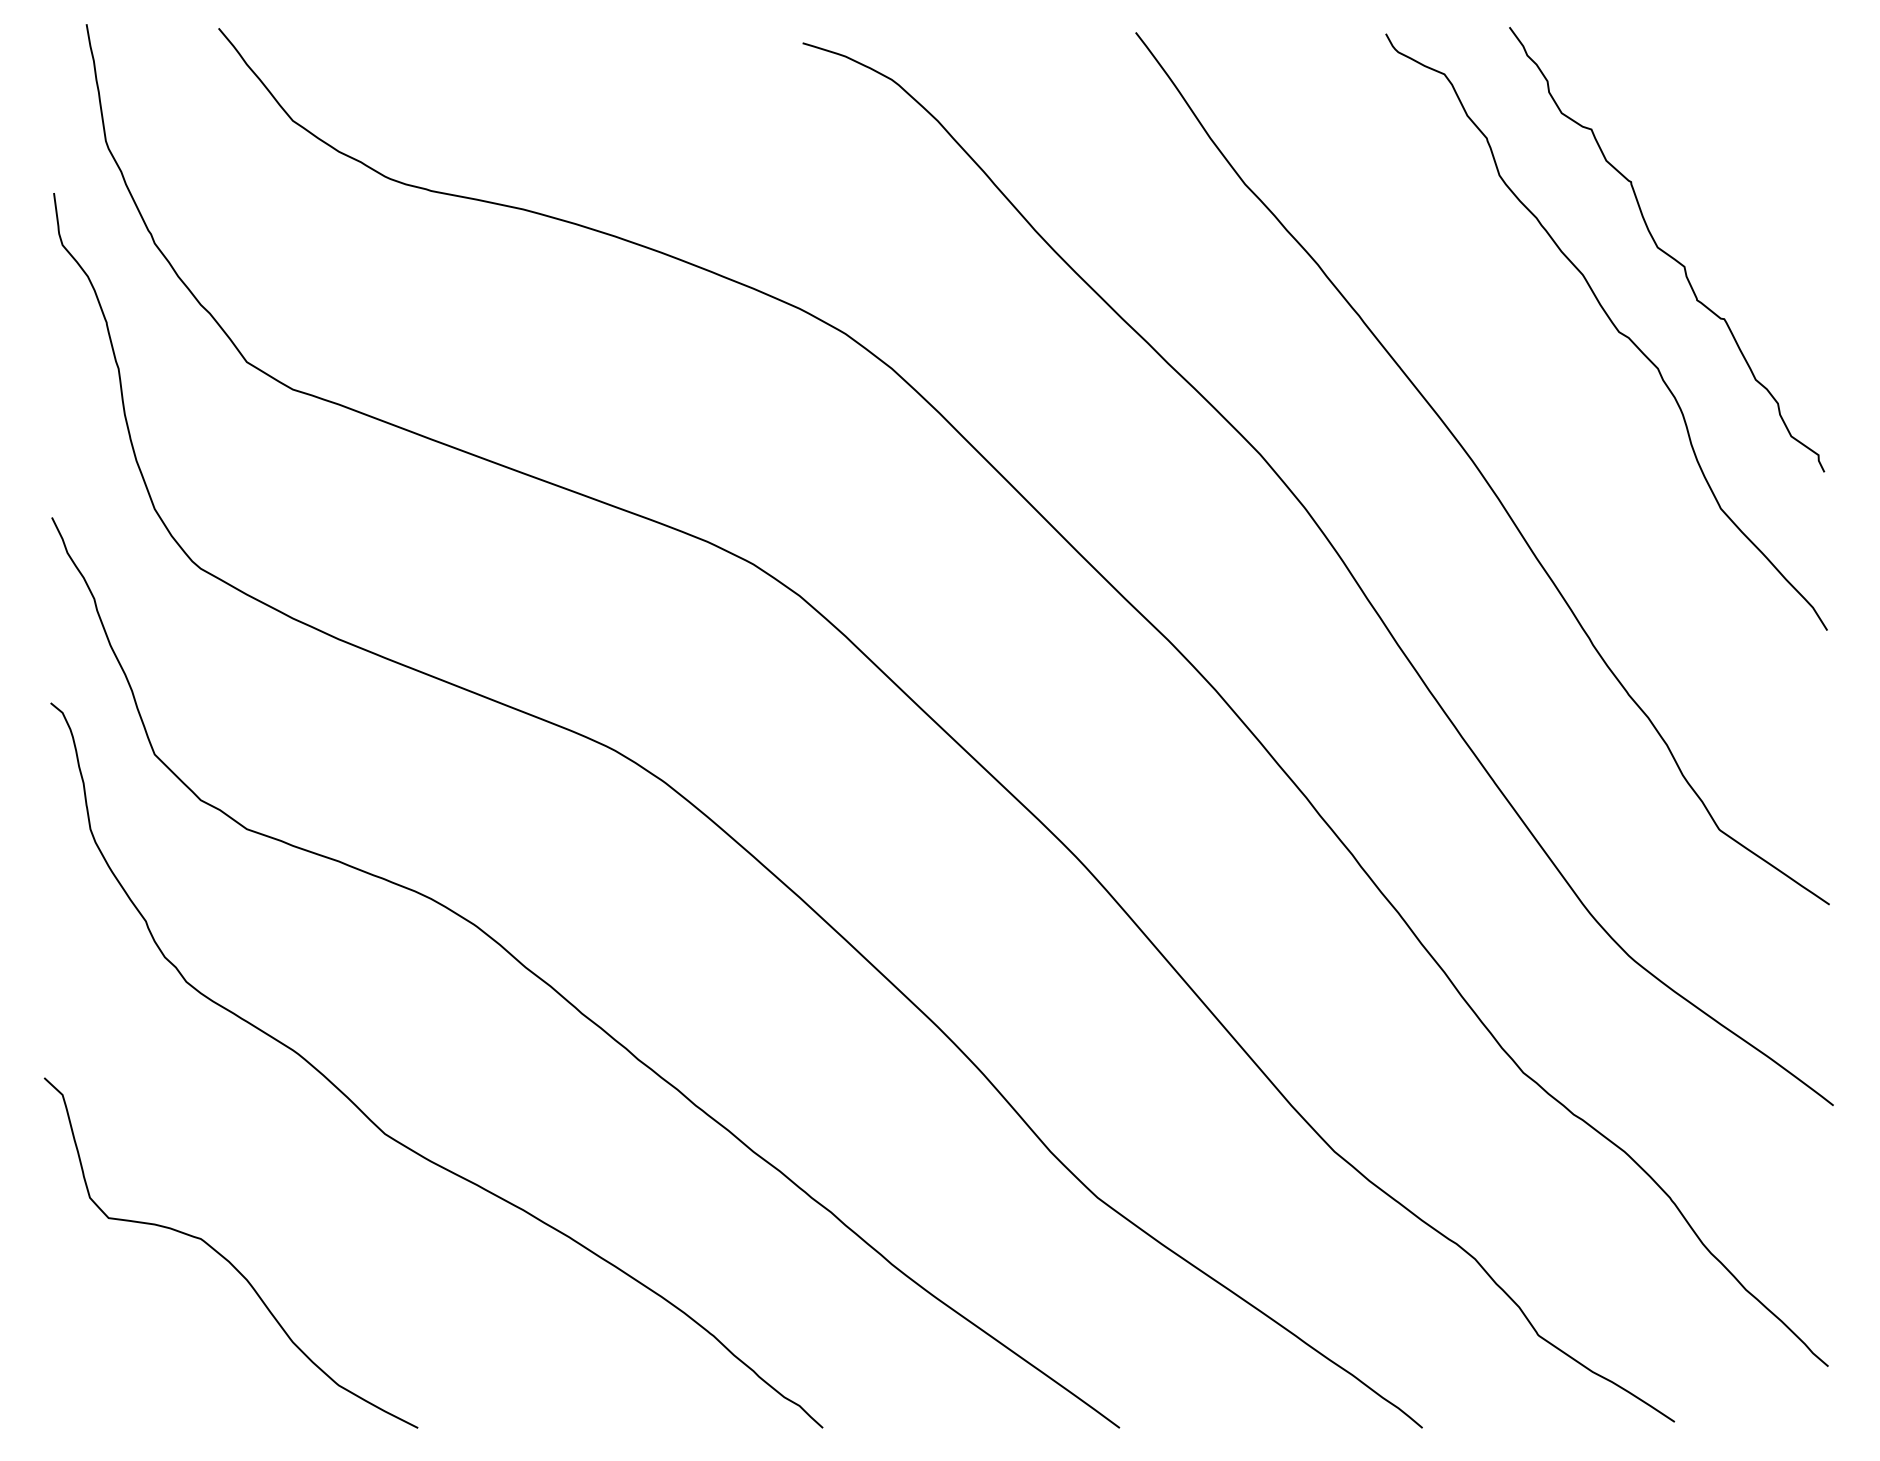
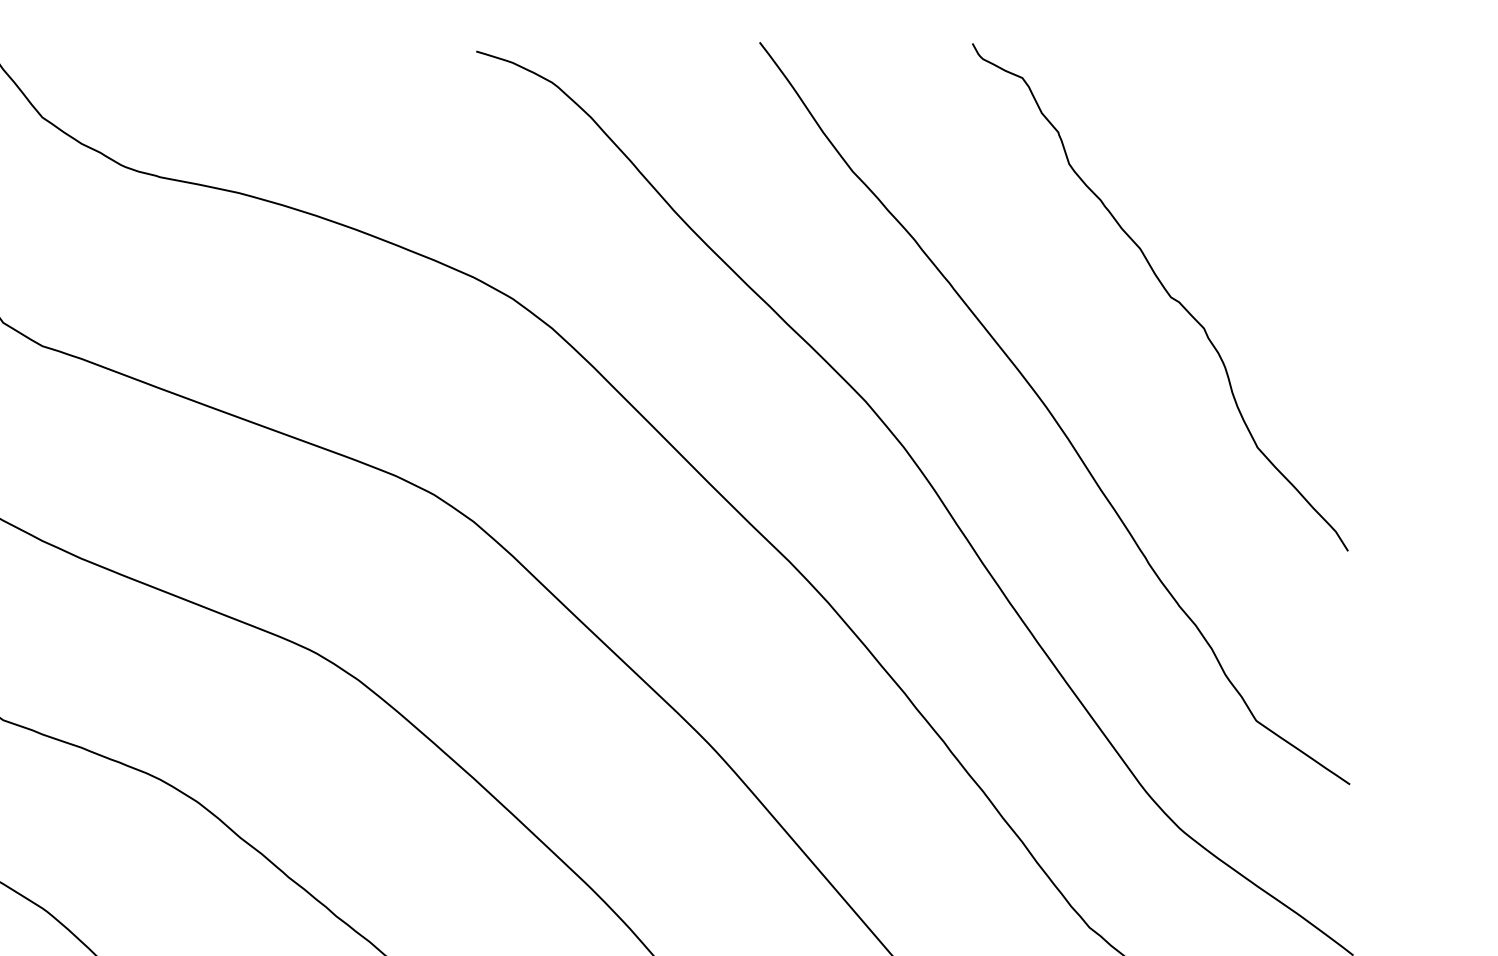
curve: (1665, 251) -> (1210, 228), removed

